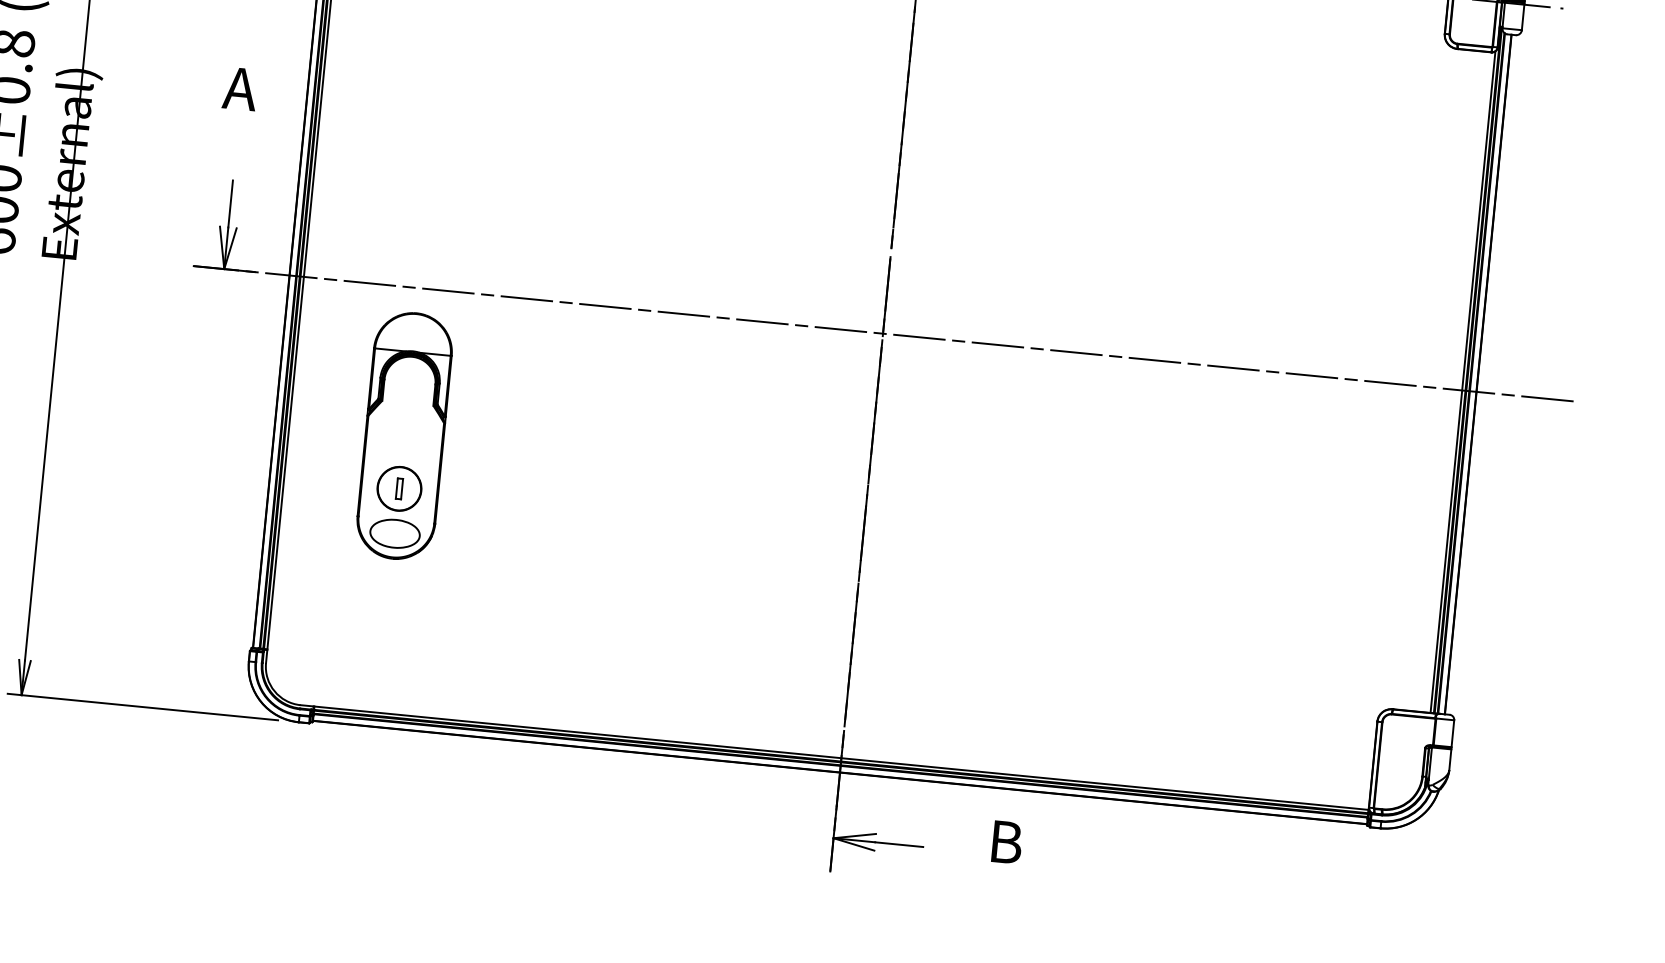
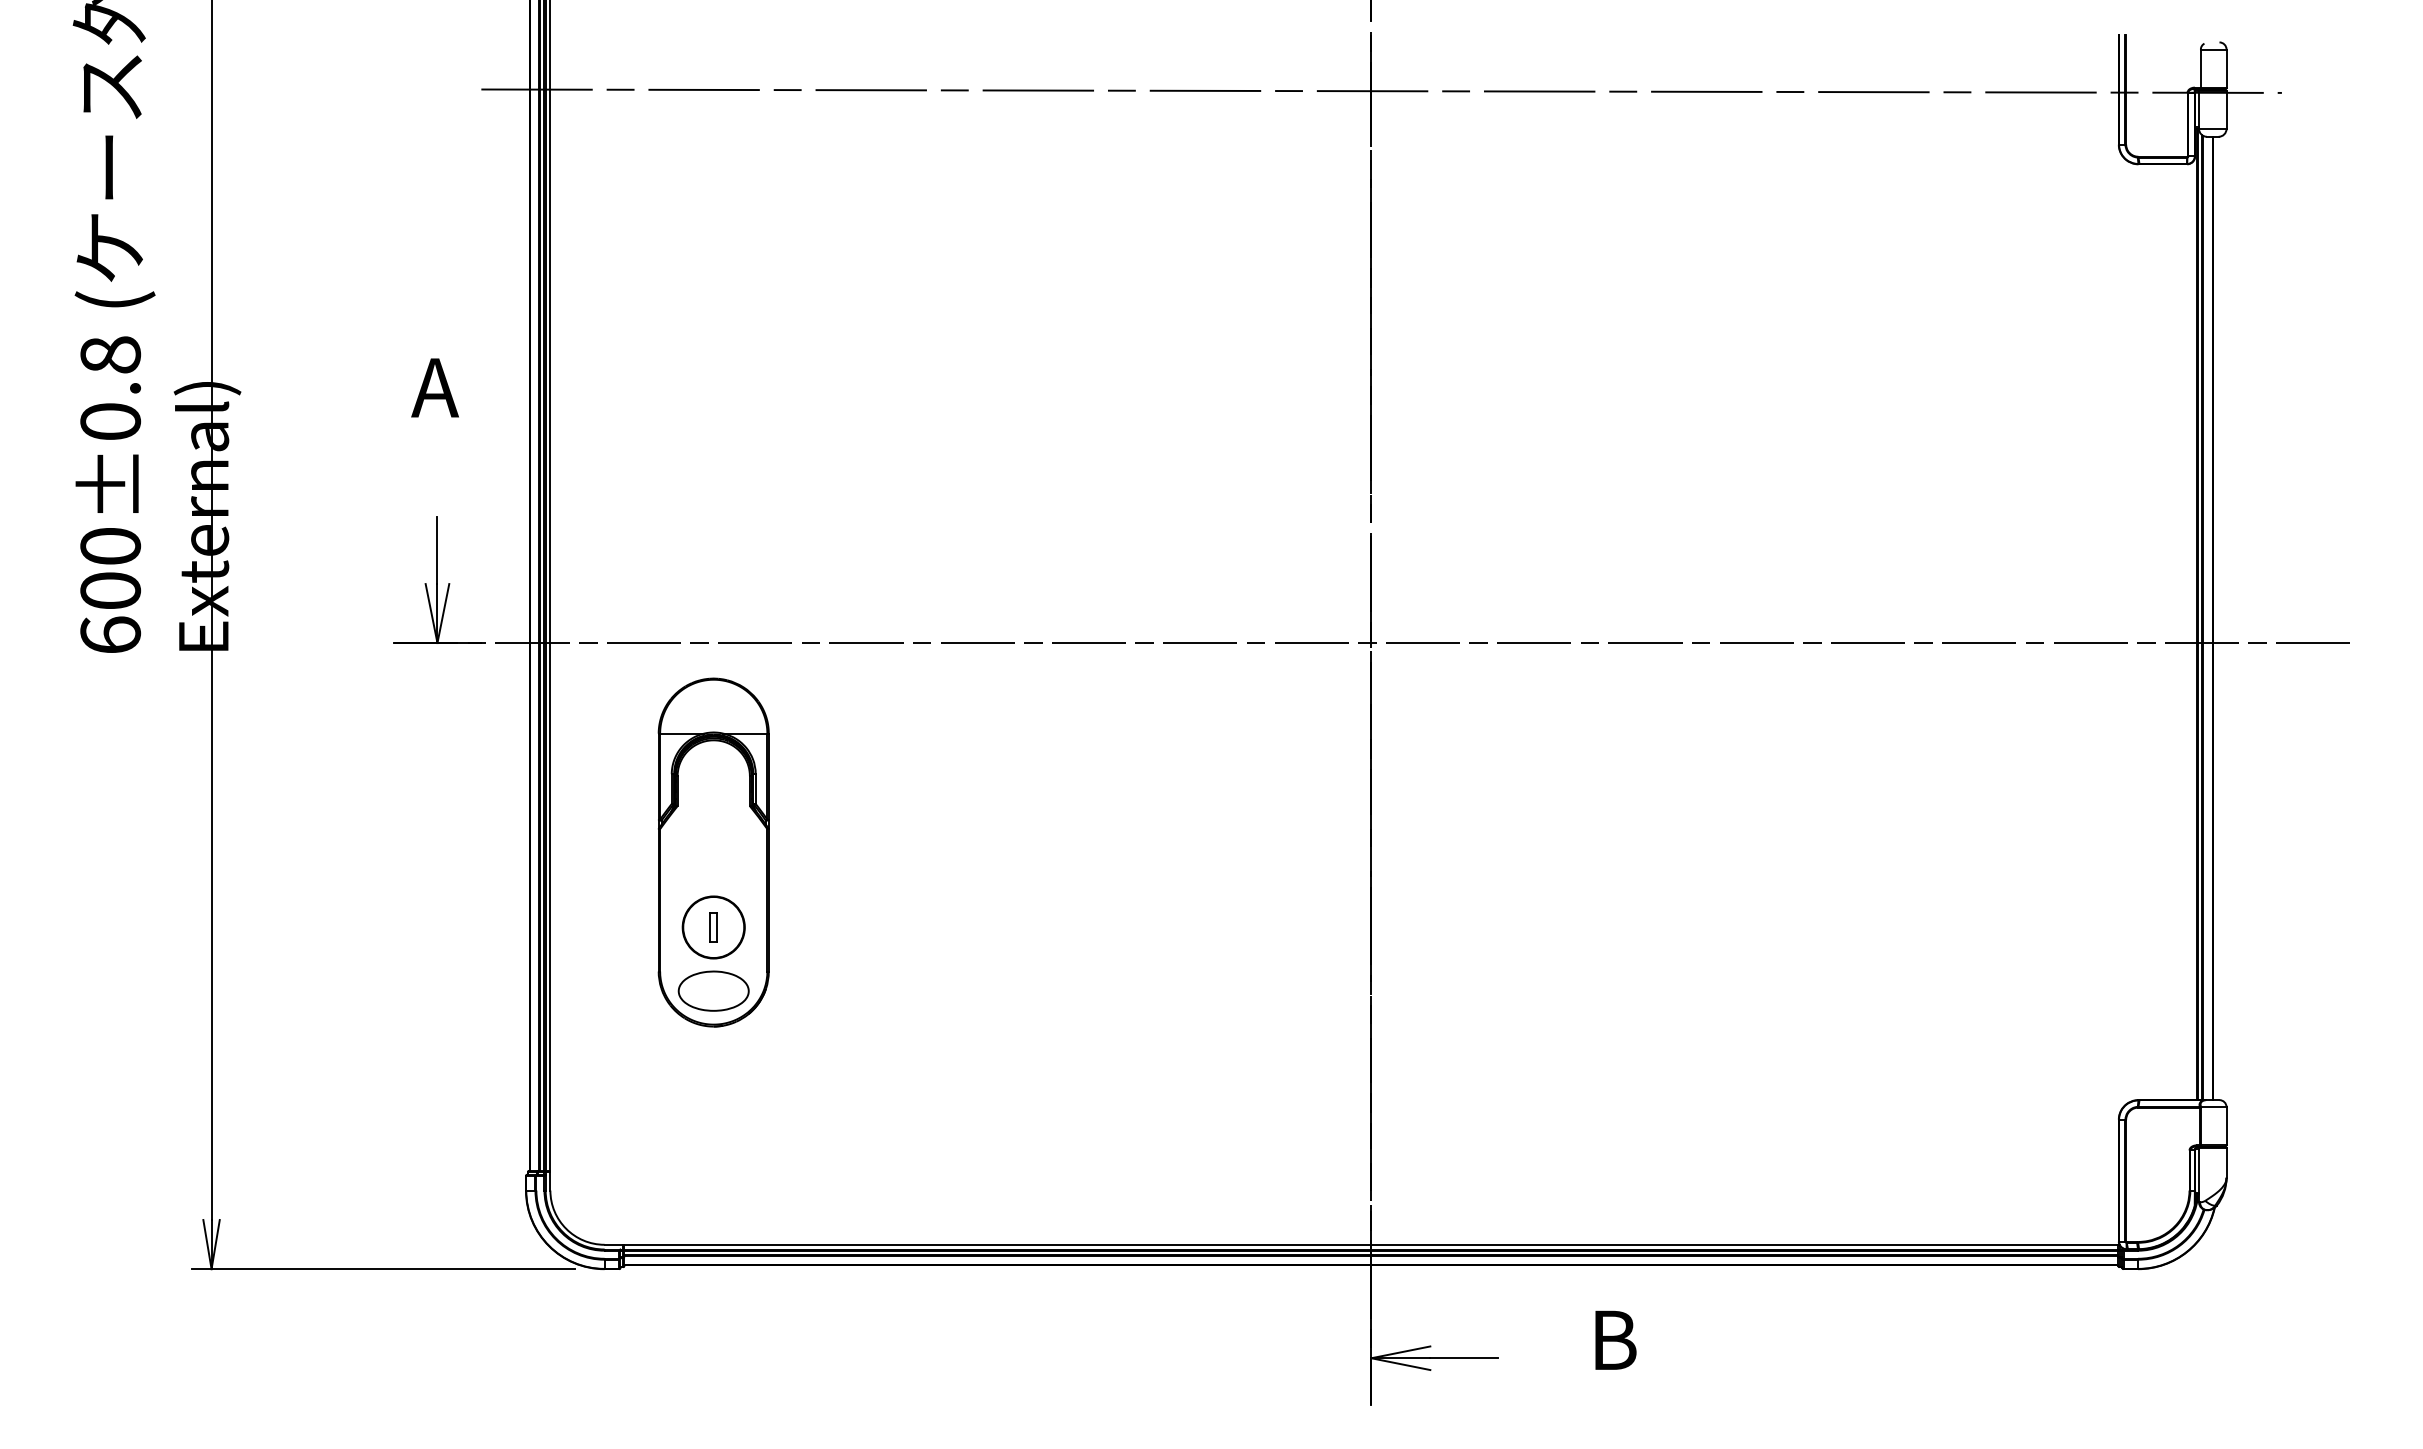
line: (1463, 382) -> (2192, 631), removed

